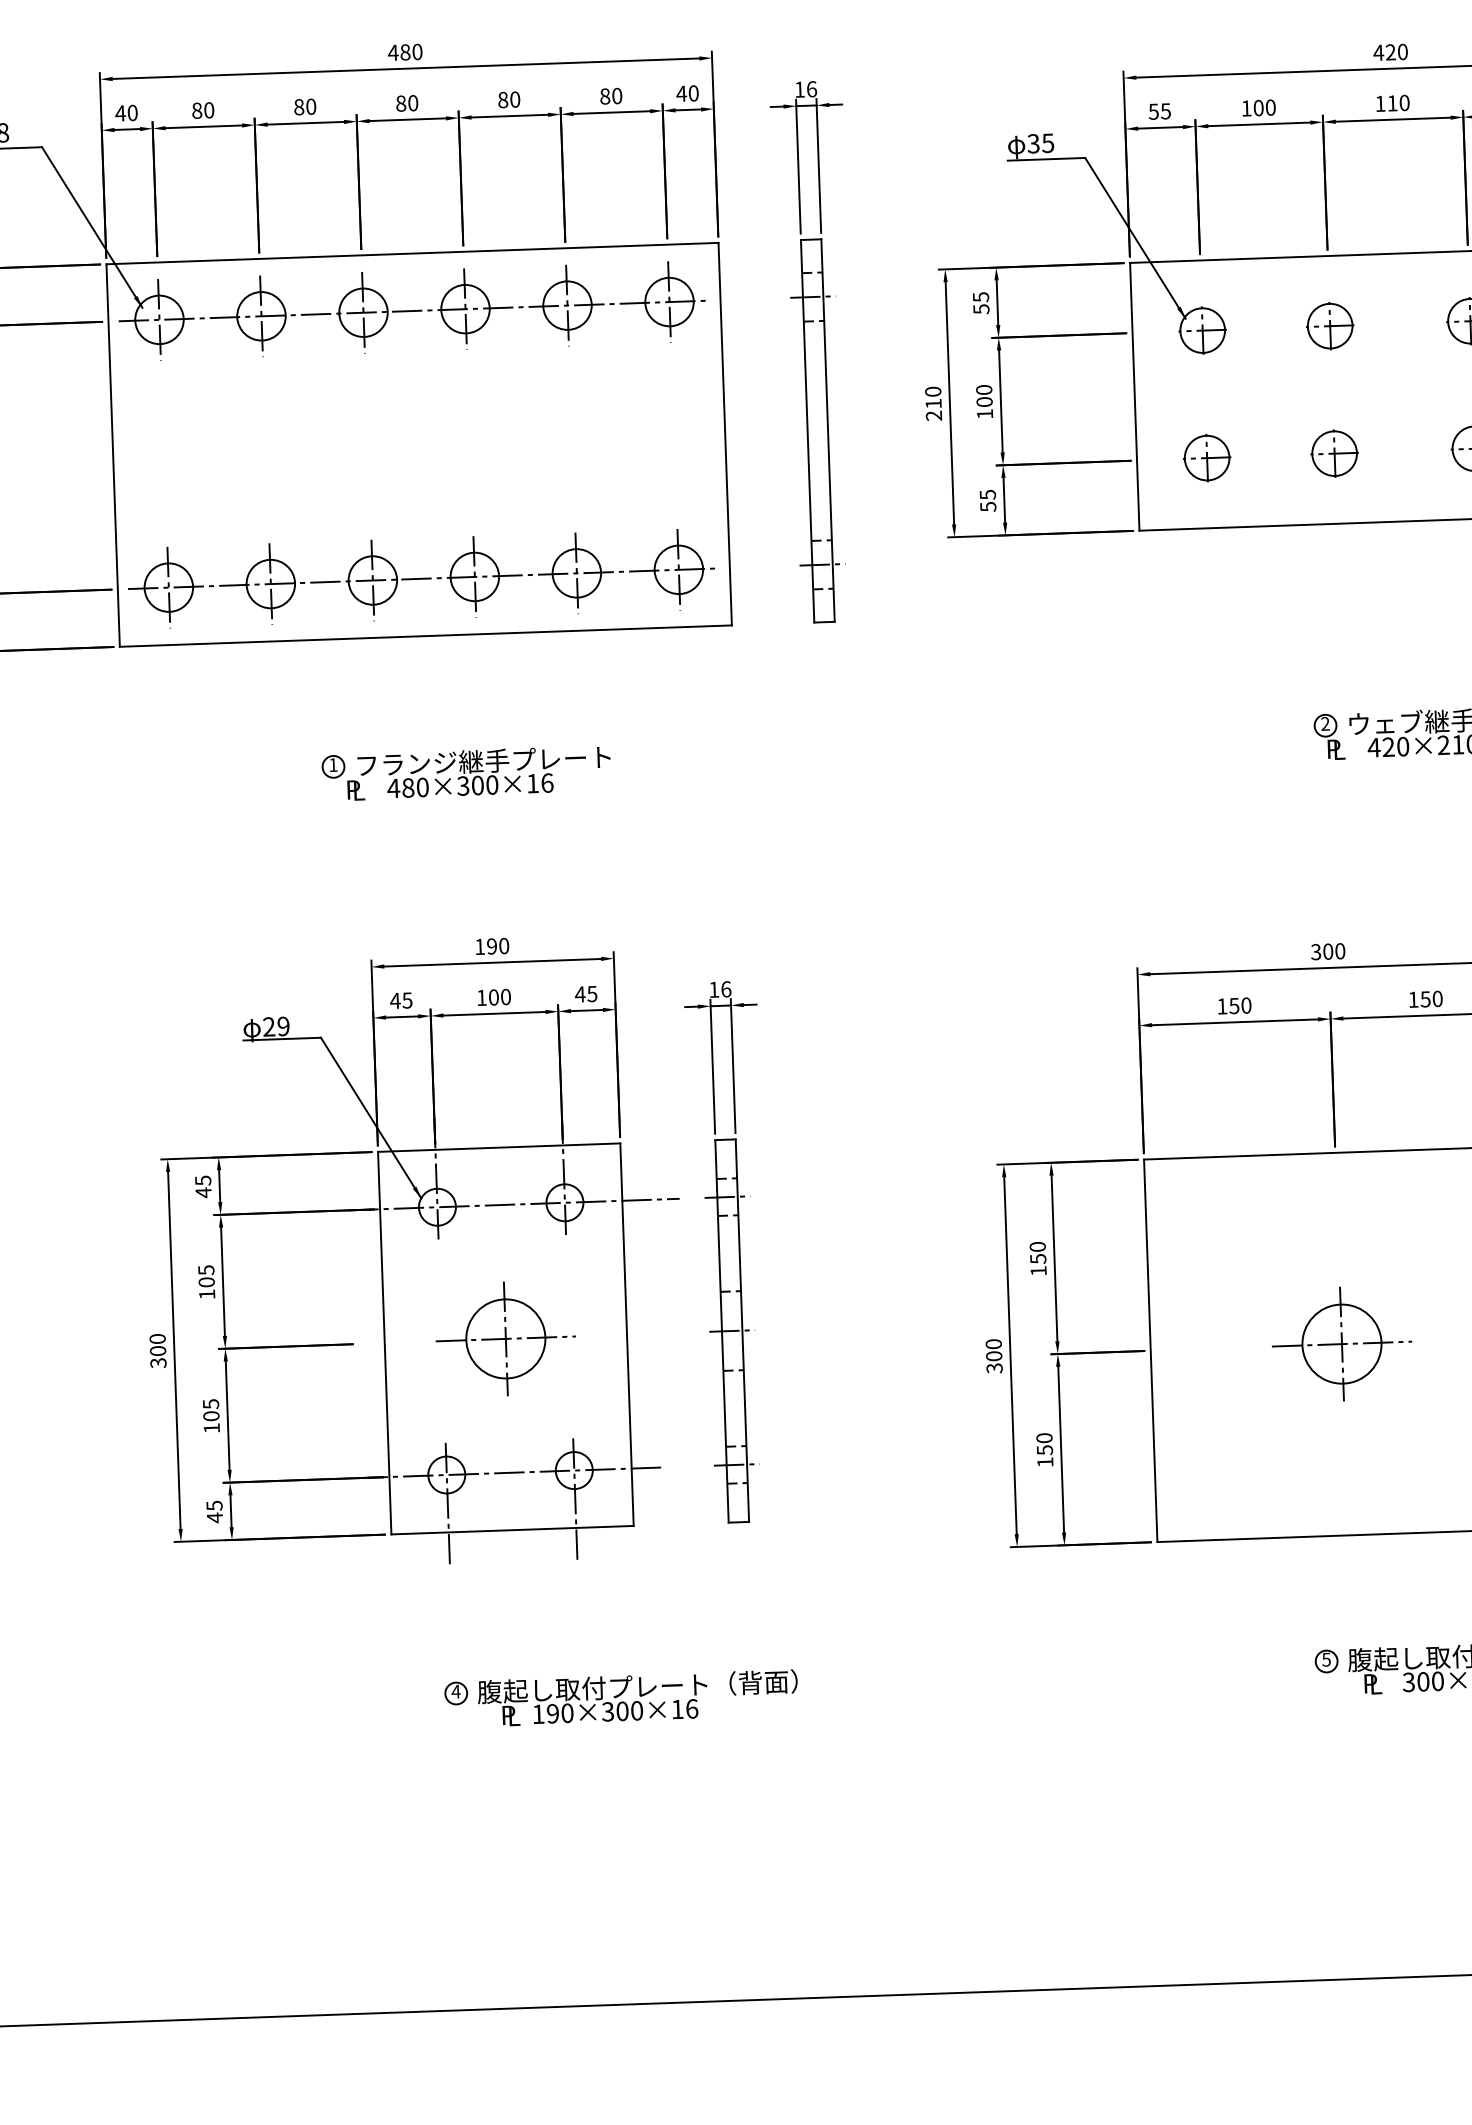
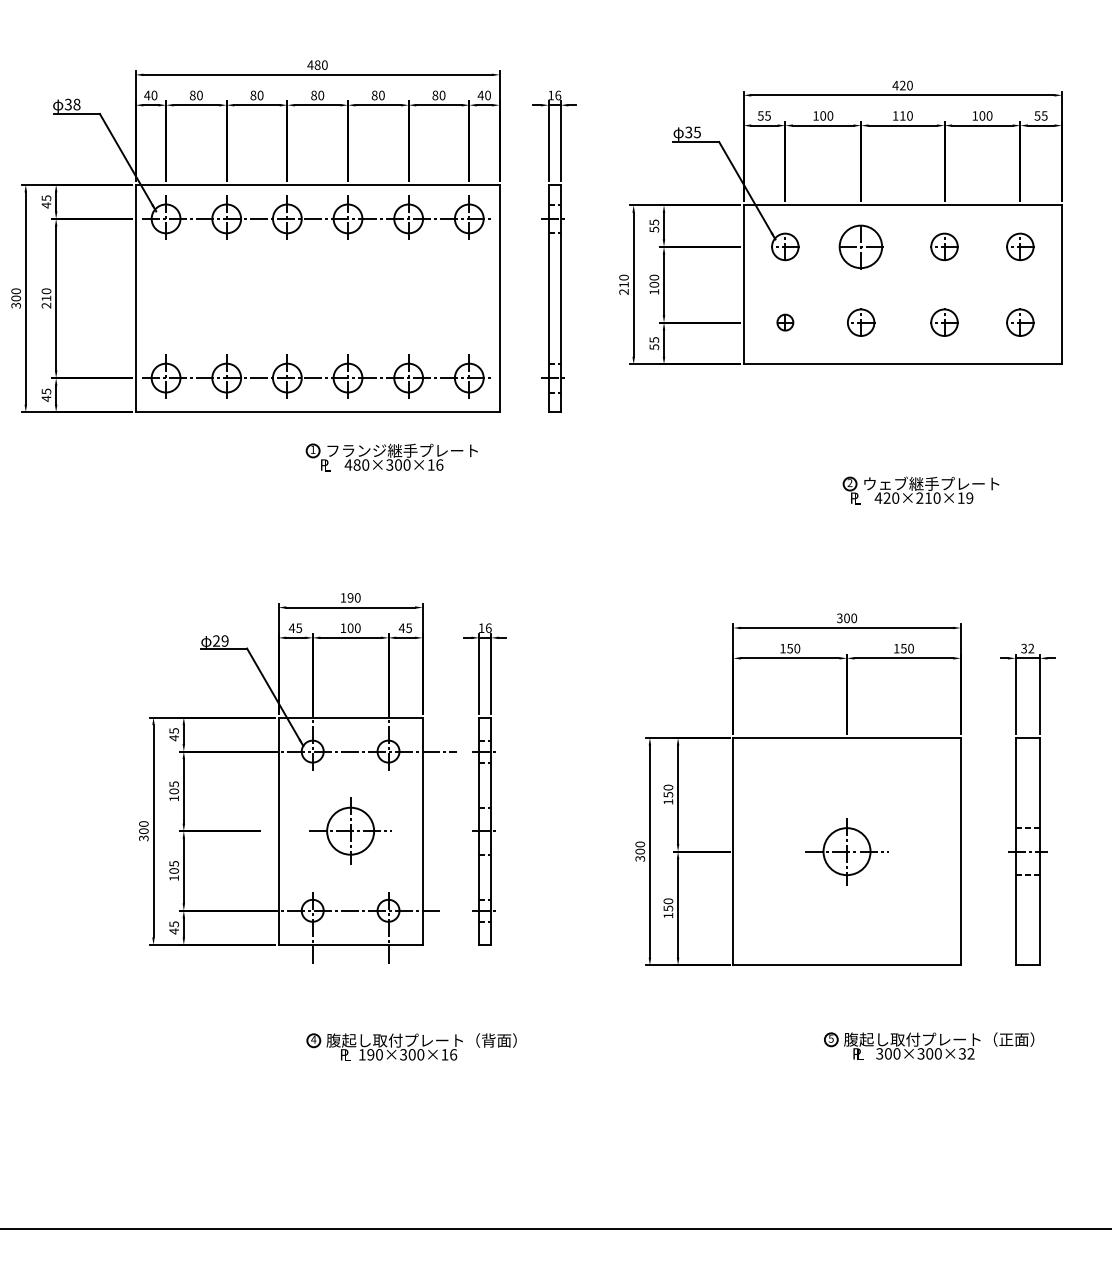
part: (1330, 325) -> (861, 246), size x1.6
part: (1207, 457) -> (785, 322), size x0.6
part: (465, 773) -> (391, 457), moved

